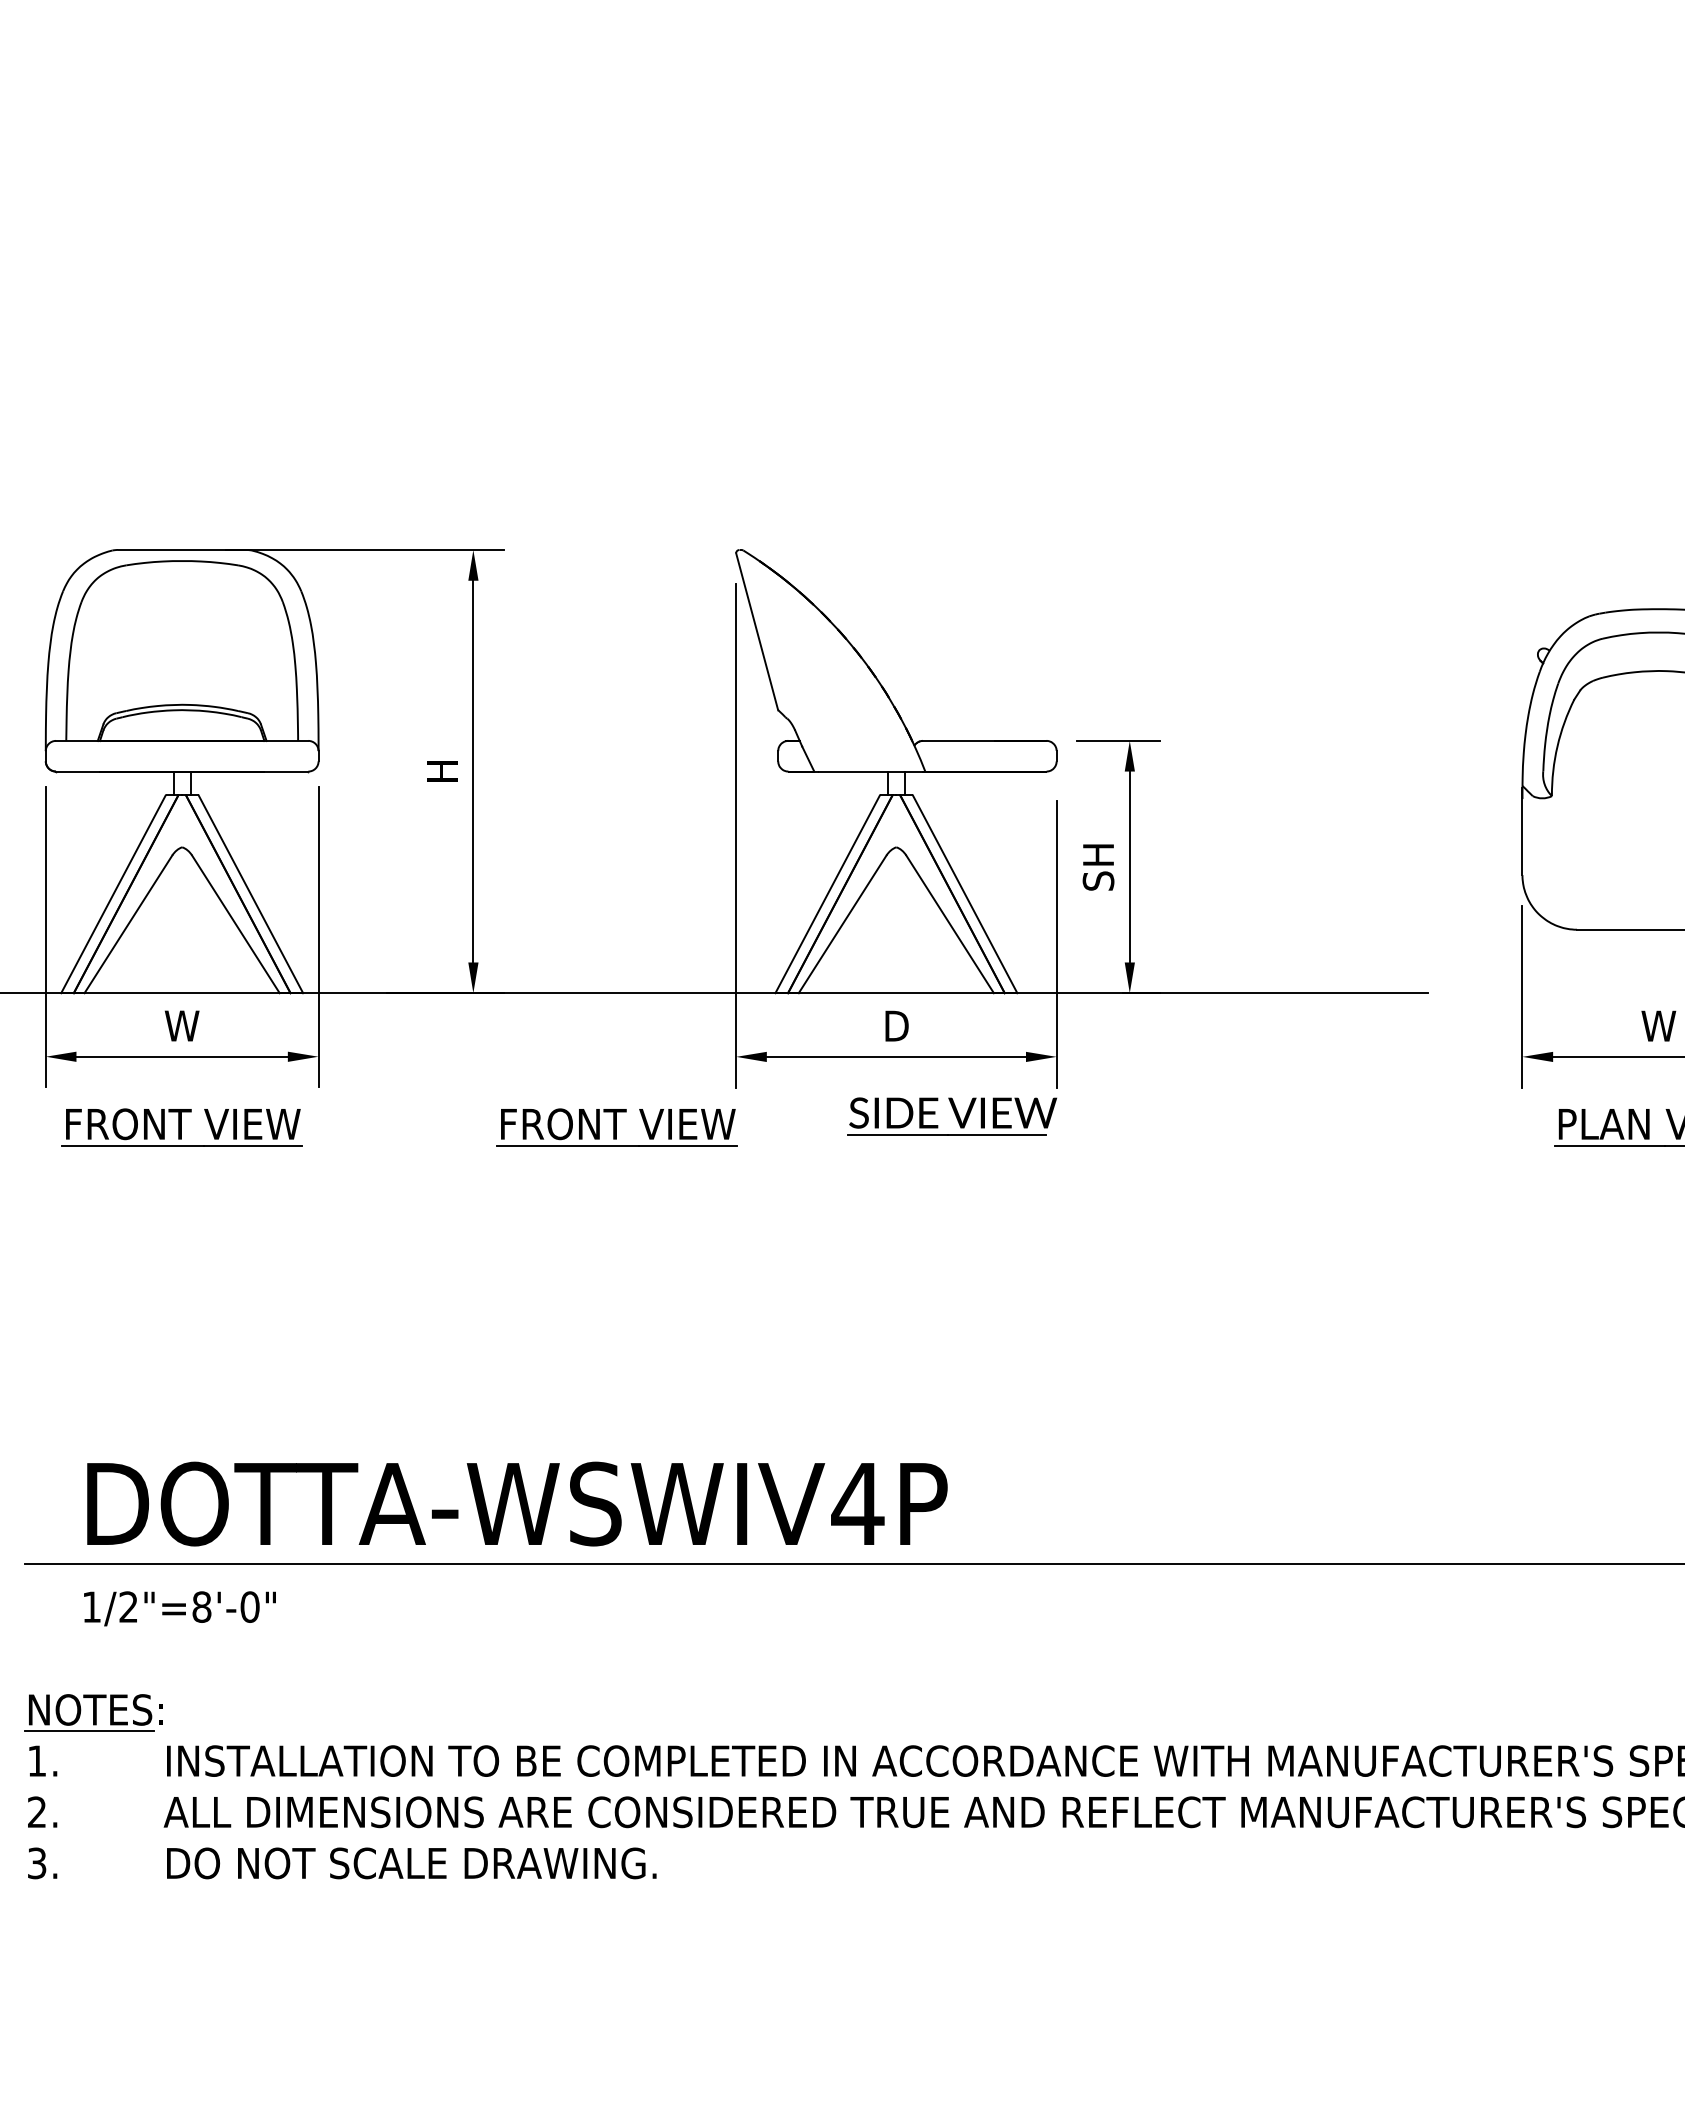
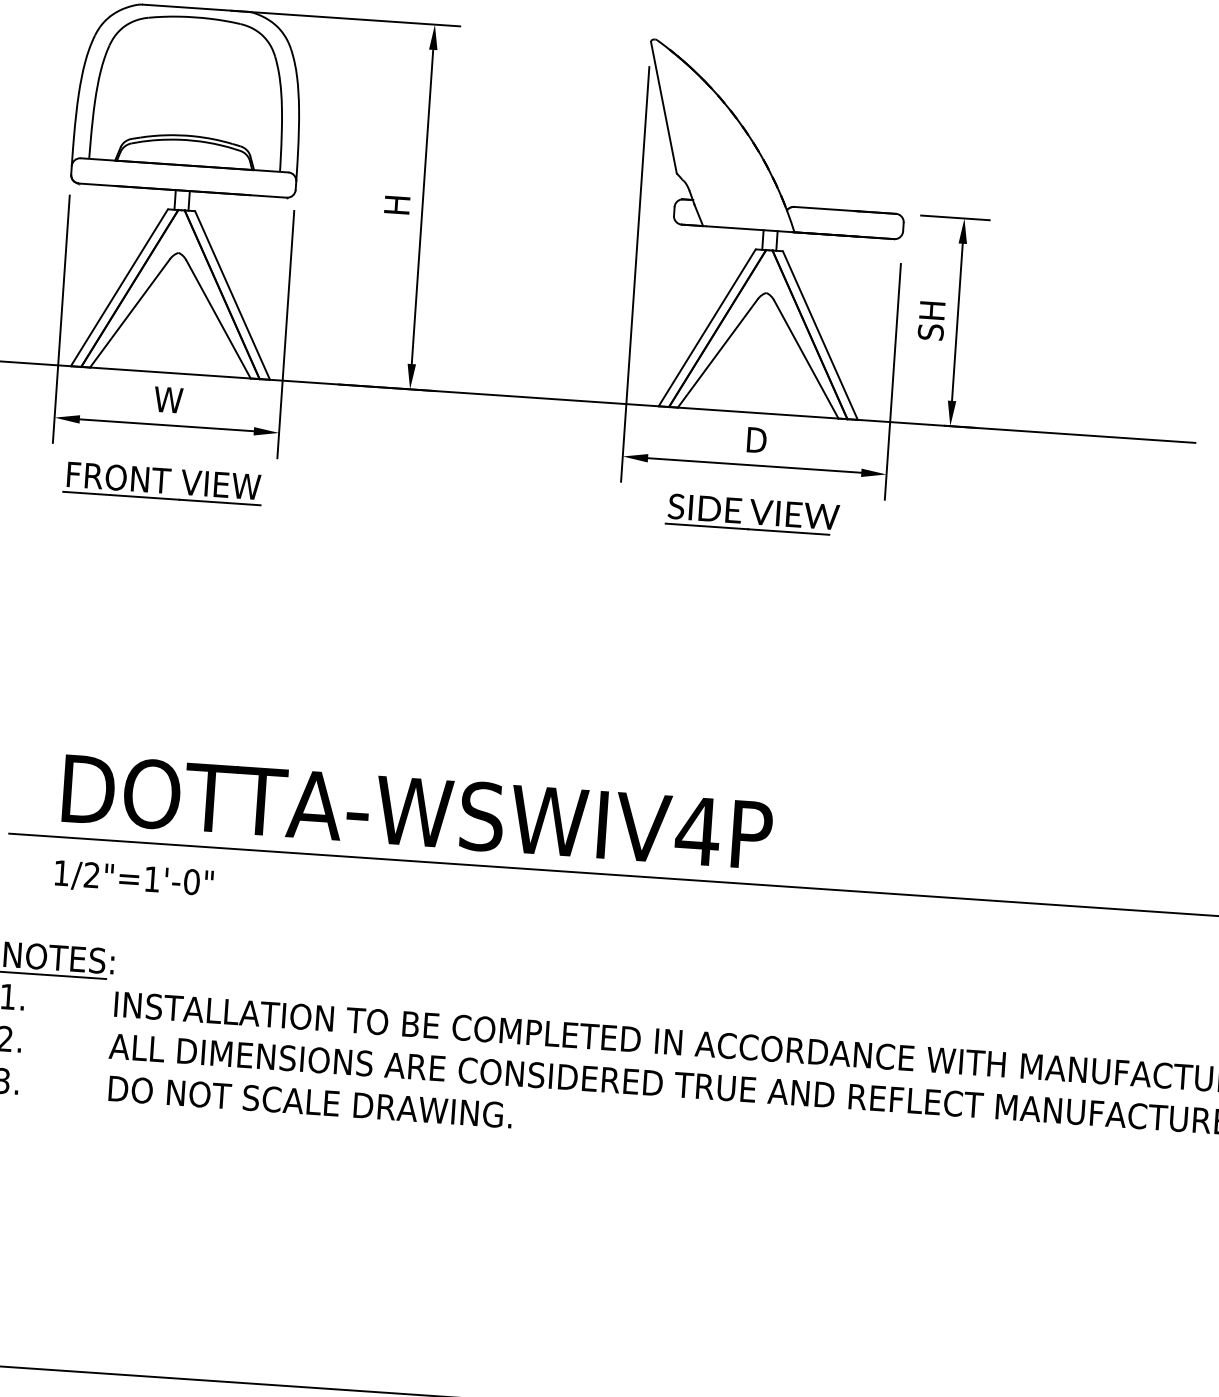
part: (951, 1116) -> (752, 514), moved
part: (616, 1127) -> (520, 507), removed
text: (201, 1606) -> (151, 878), 1/2"=8'-0" -> 1/2"=1'-0"

